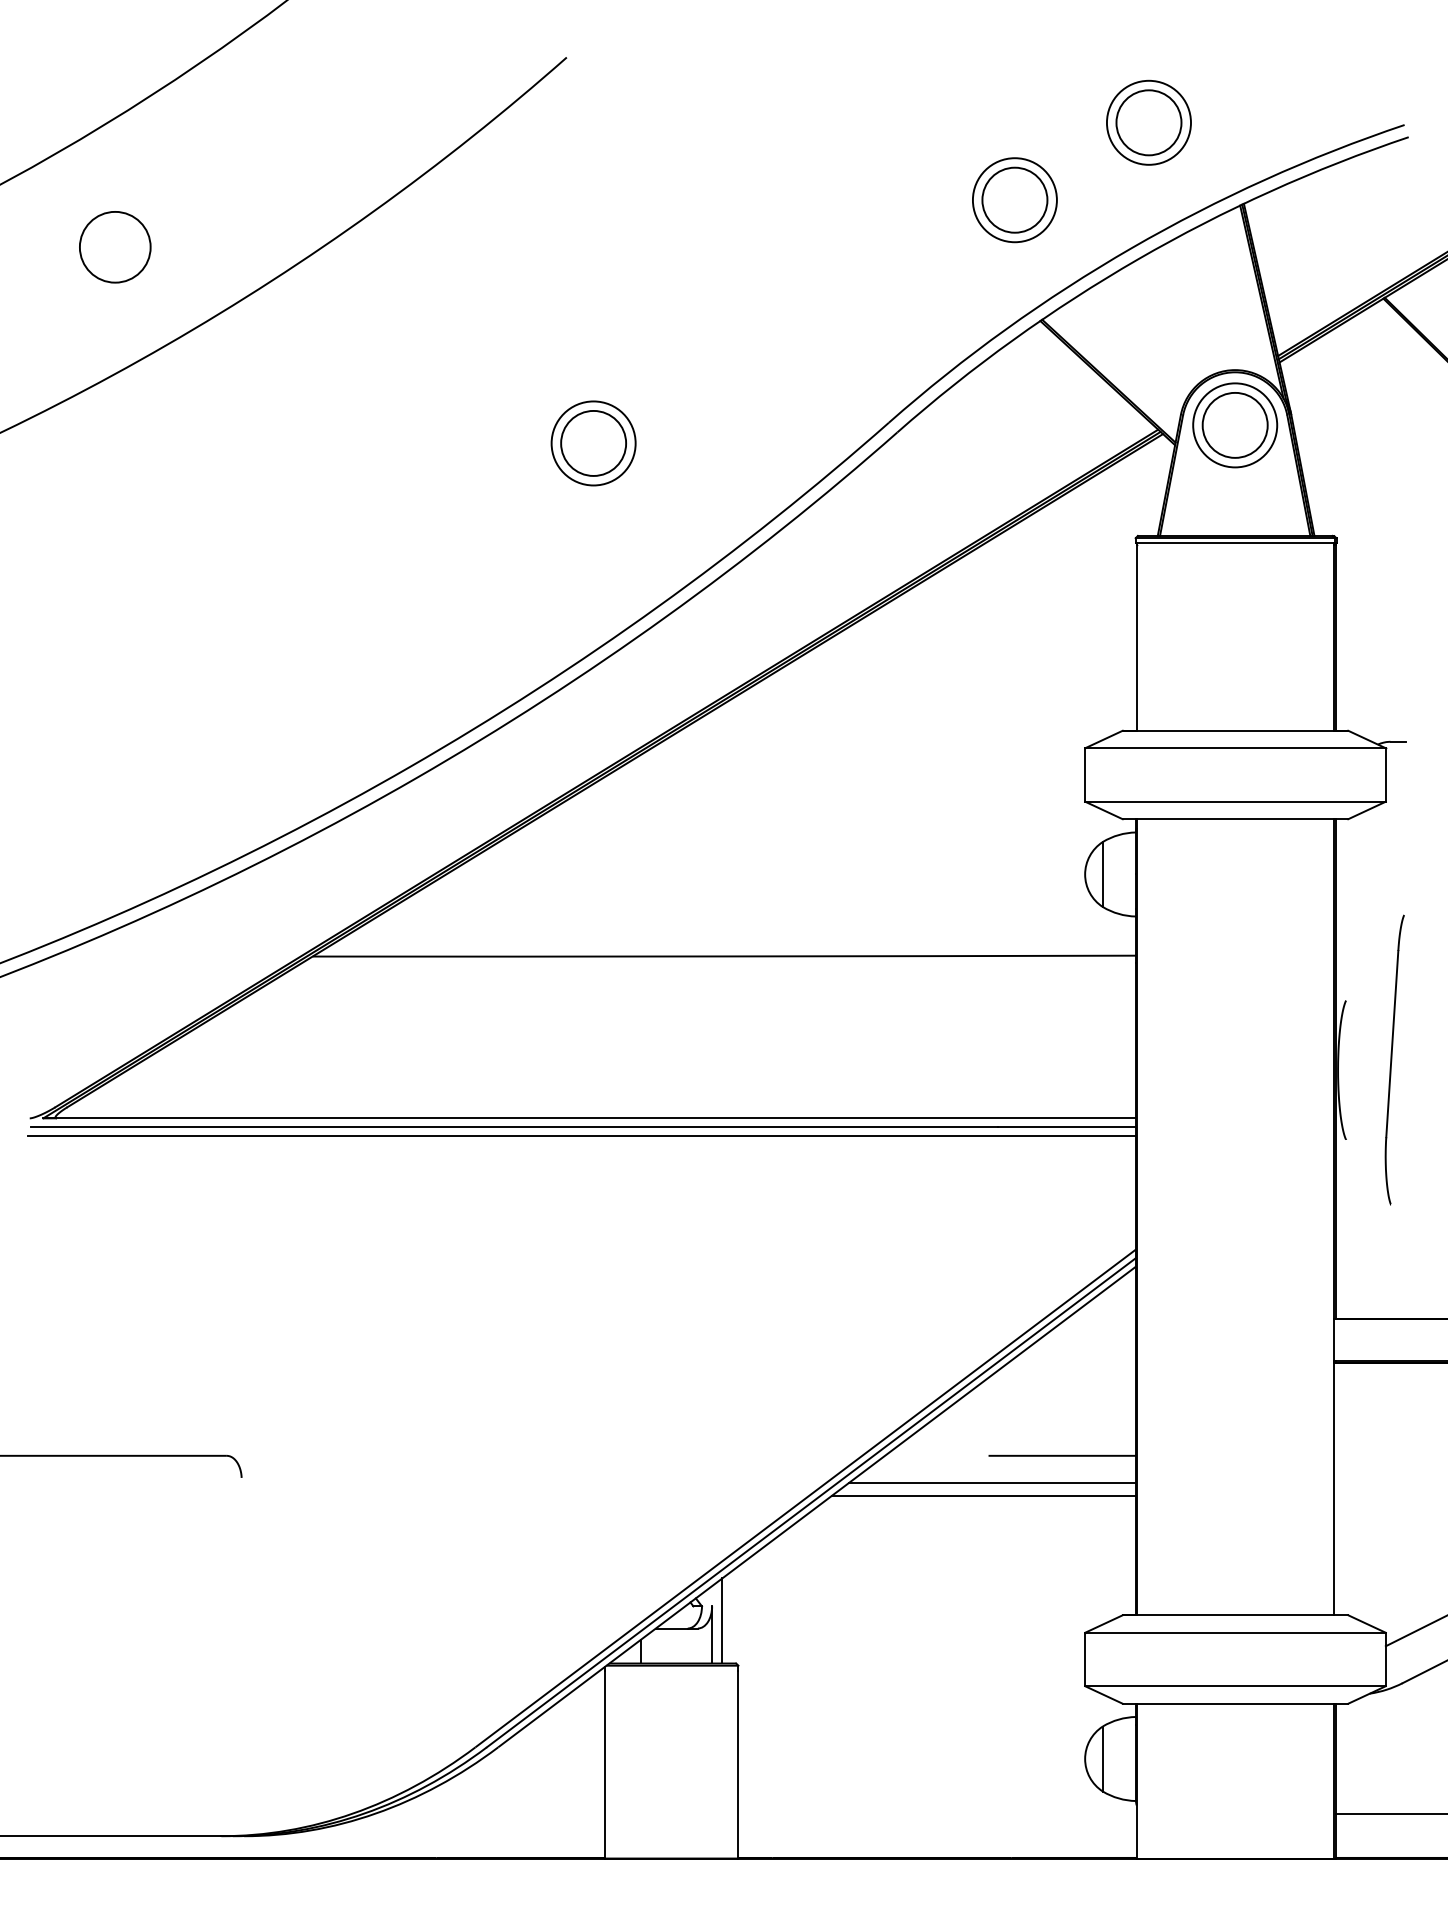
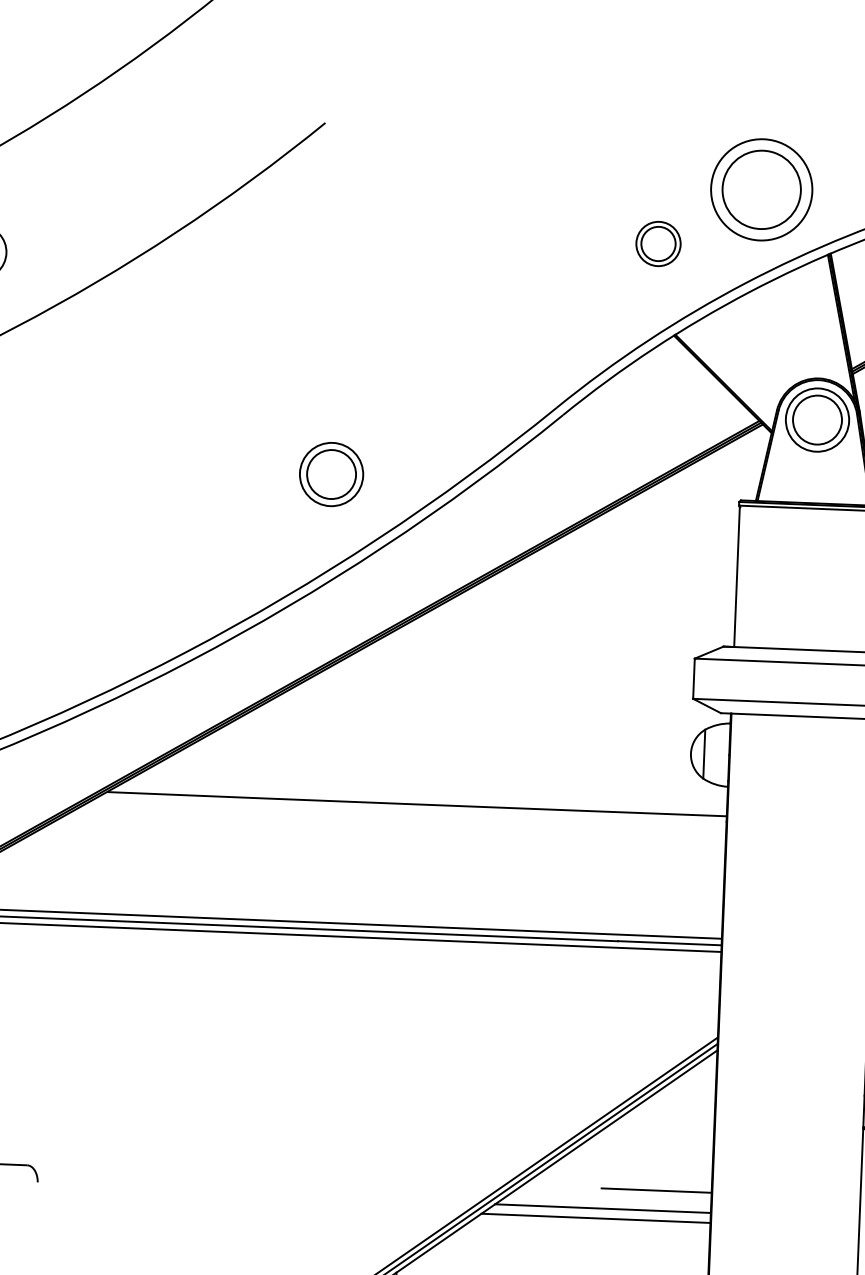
part: (1148, 122) -> (761, 189), size x1.6
part: (1014, 200) -> (658, 244), size x0.7
part: (593, 443) -> (331, 474), moved

